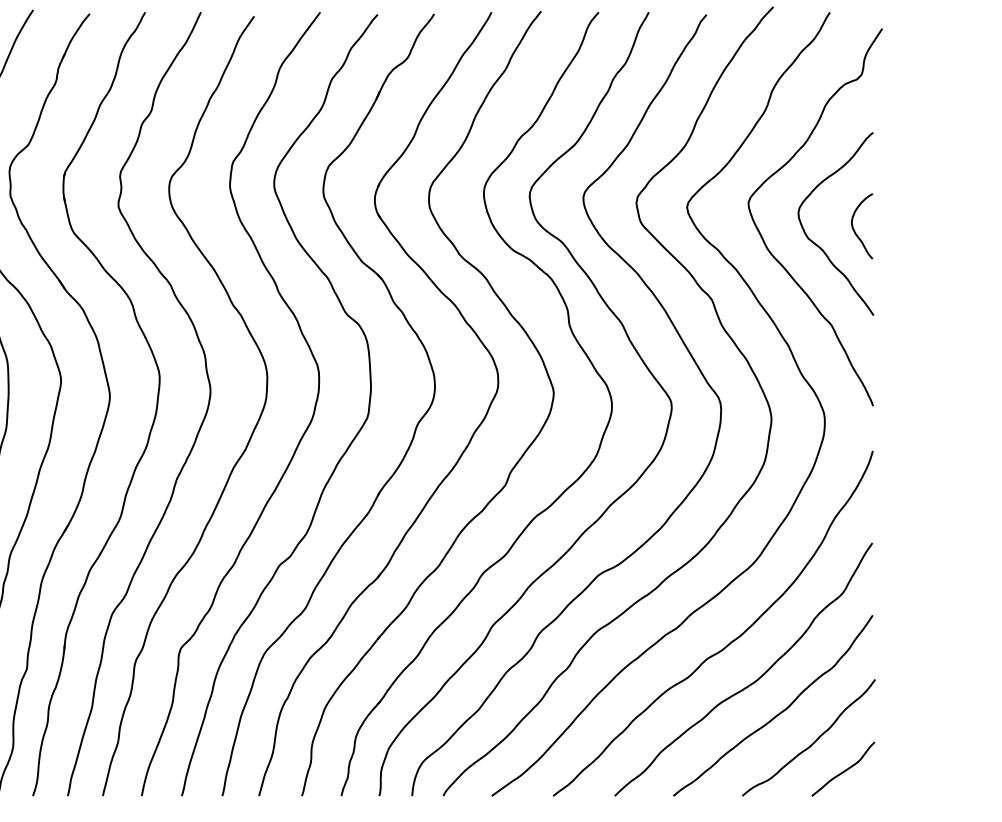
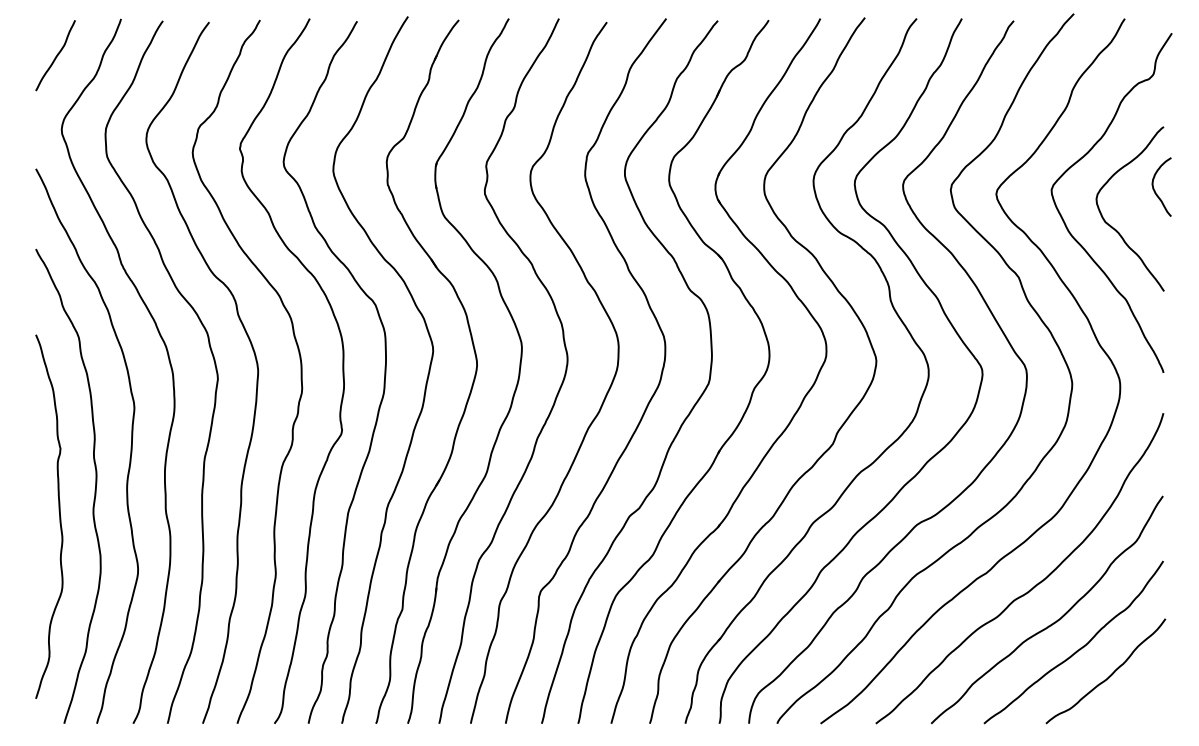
curve: (855, 230) -> (1155, 190), moved
curve: (844, 770) -> (1137, 700), removed

